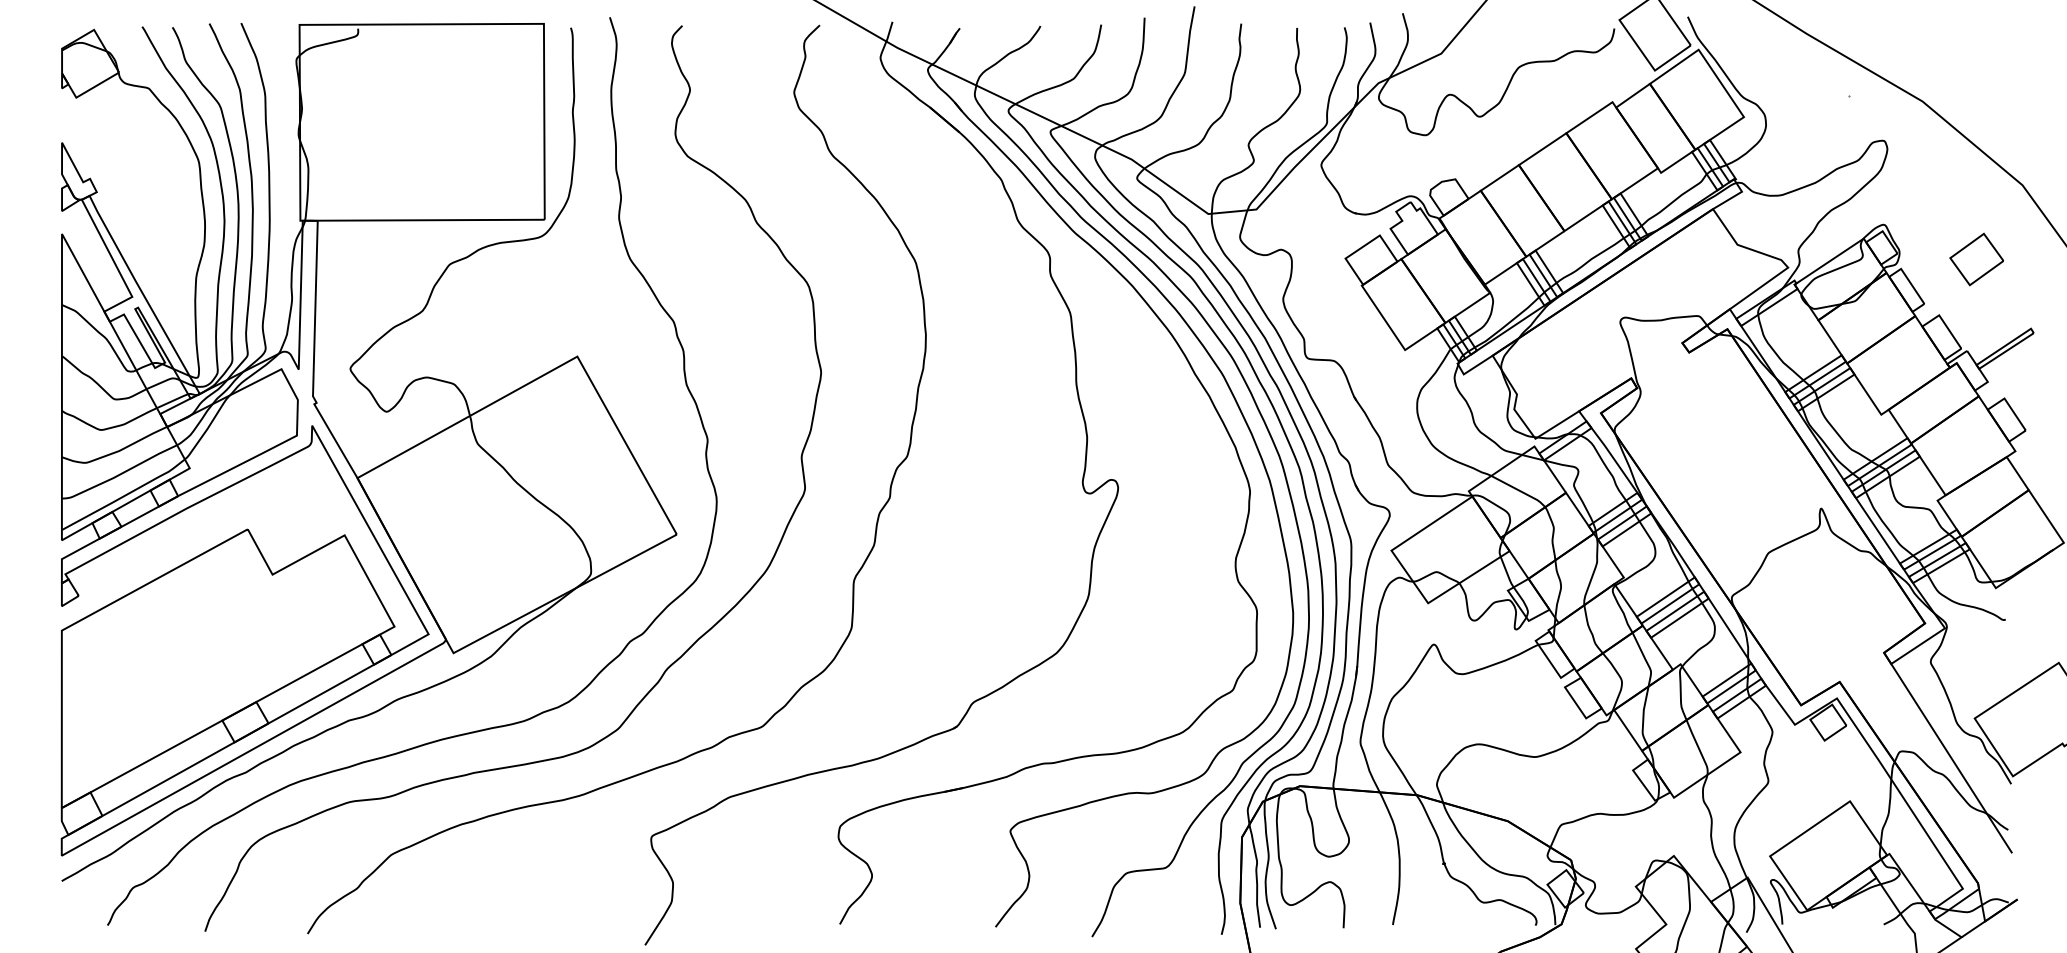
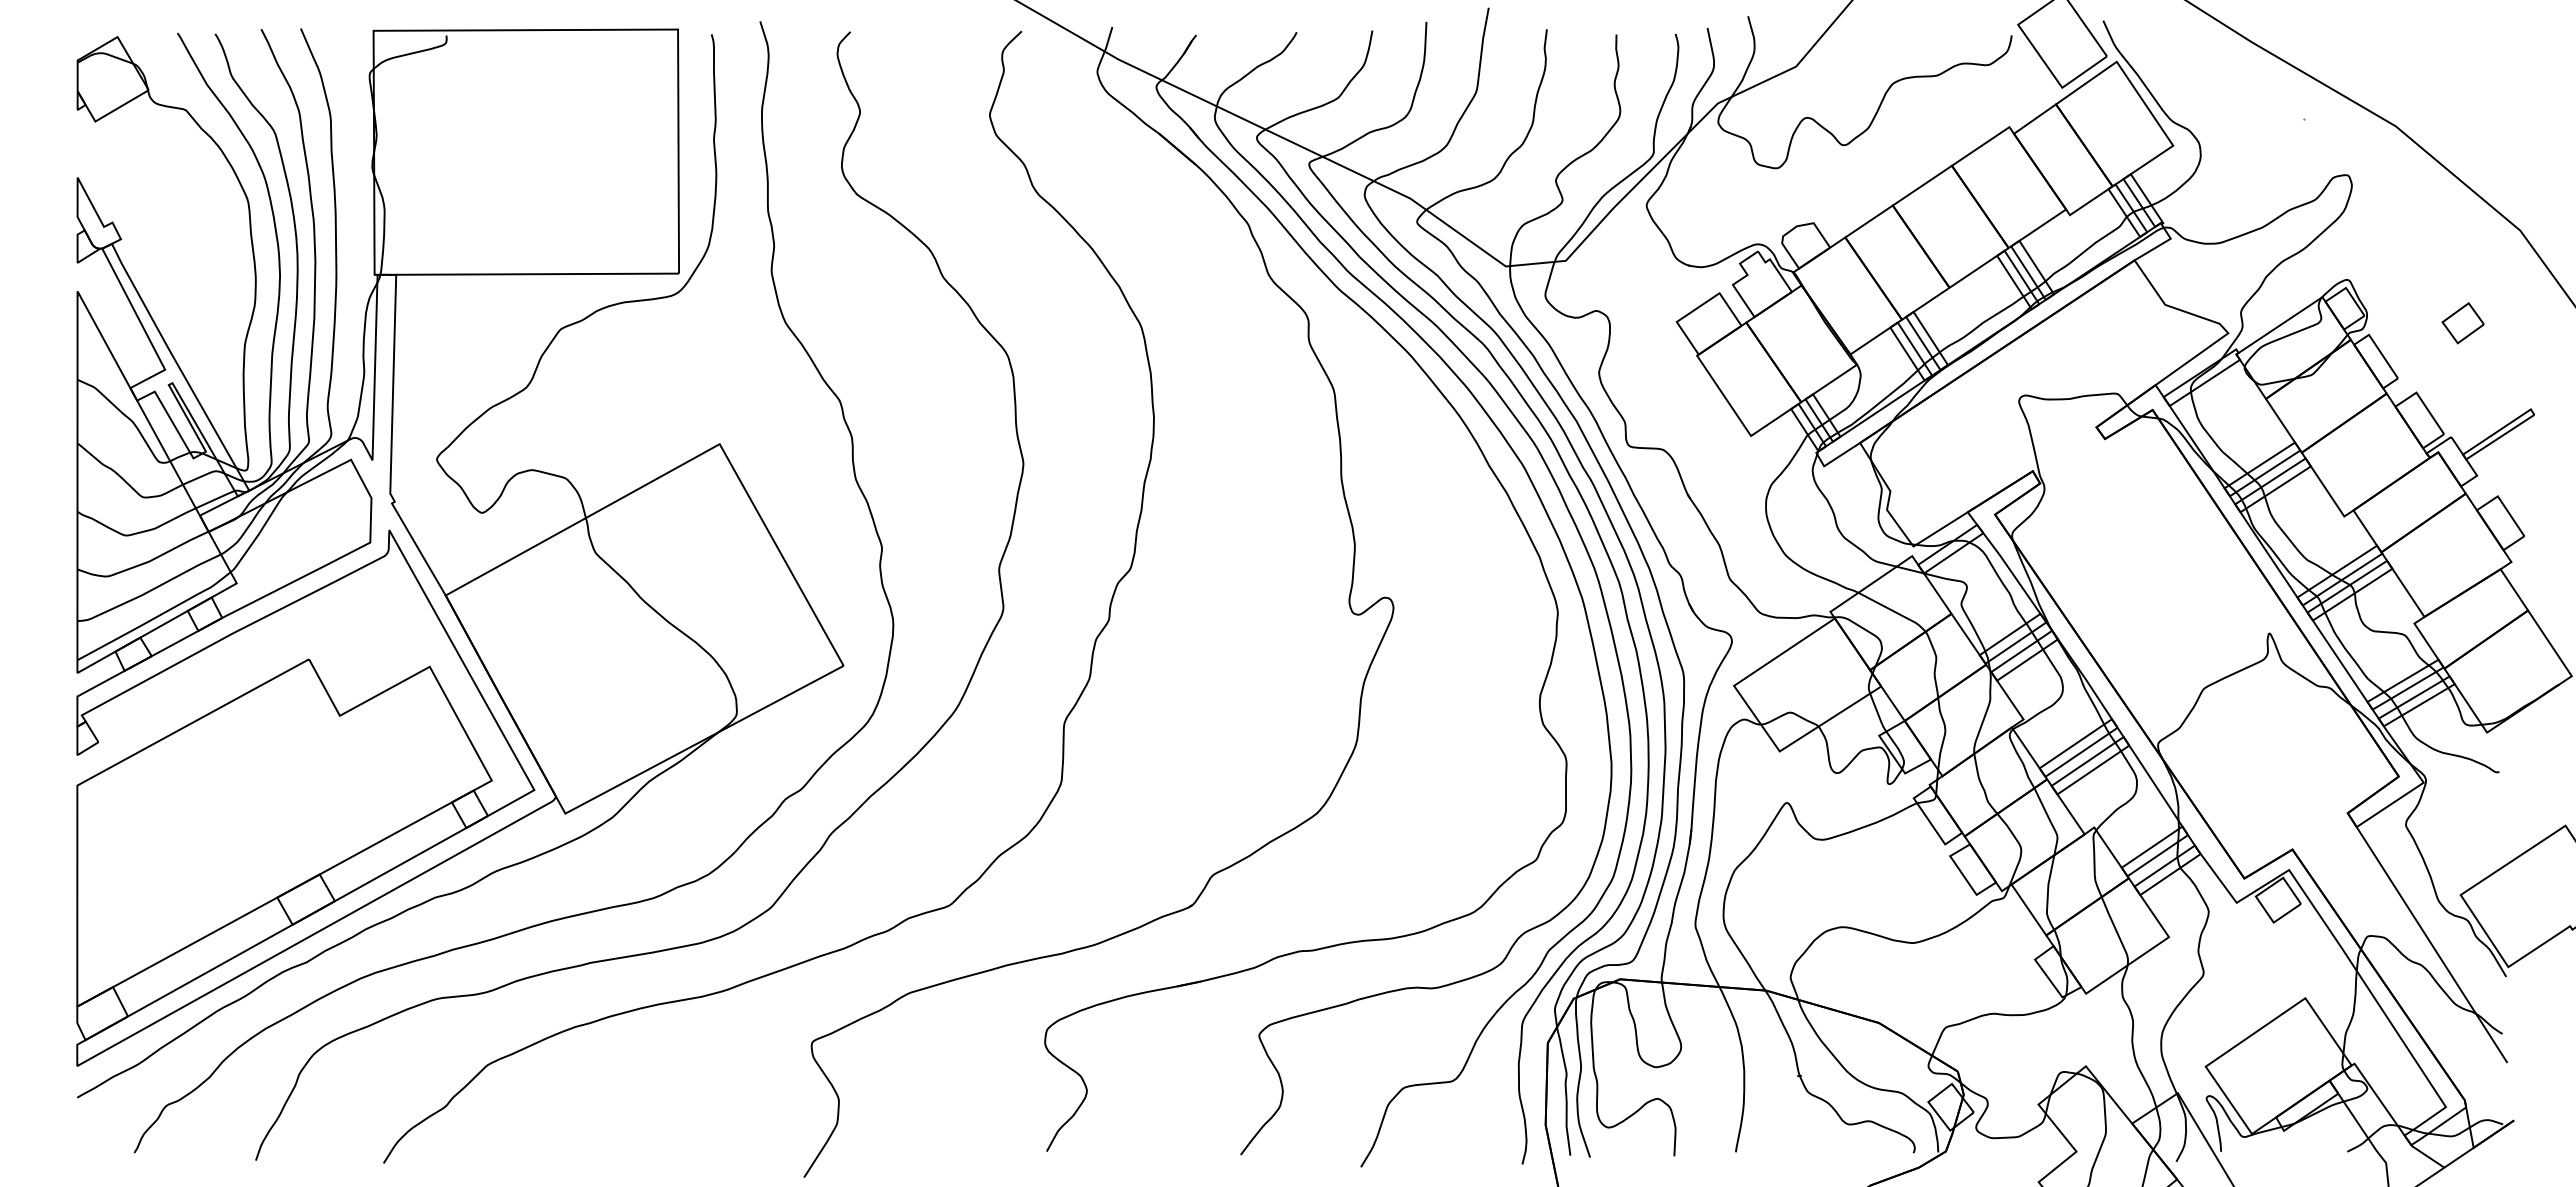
part: (1976, 259) -> (2462, 323), size x0.62

